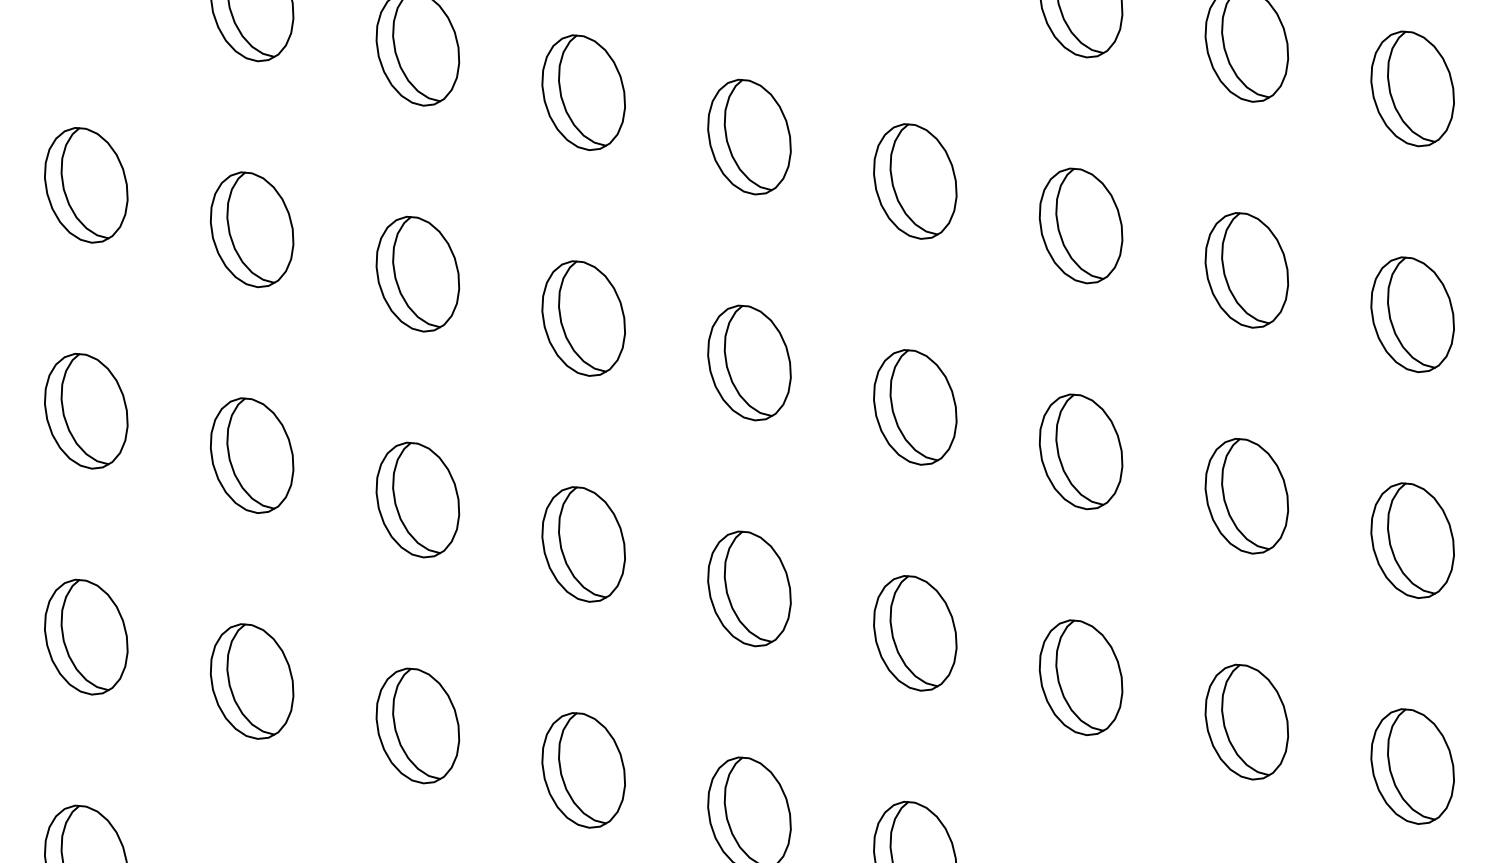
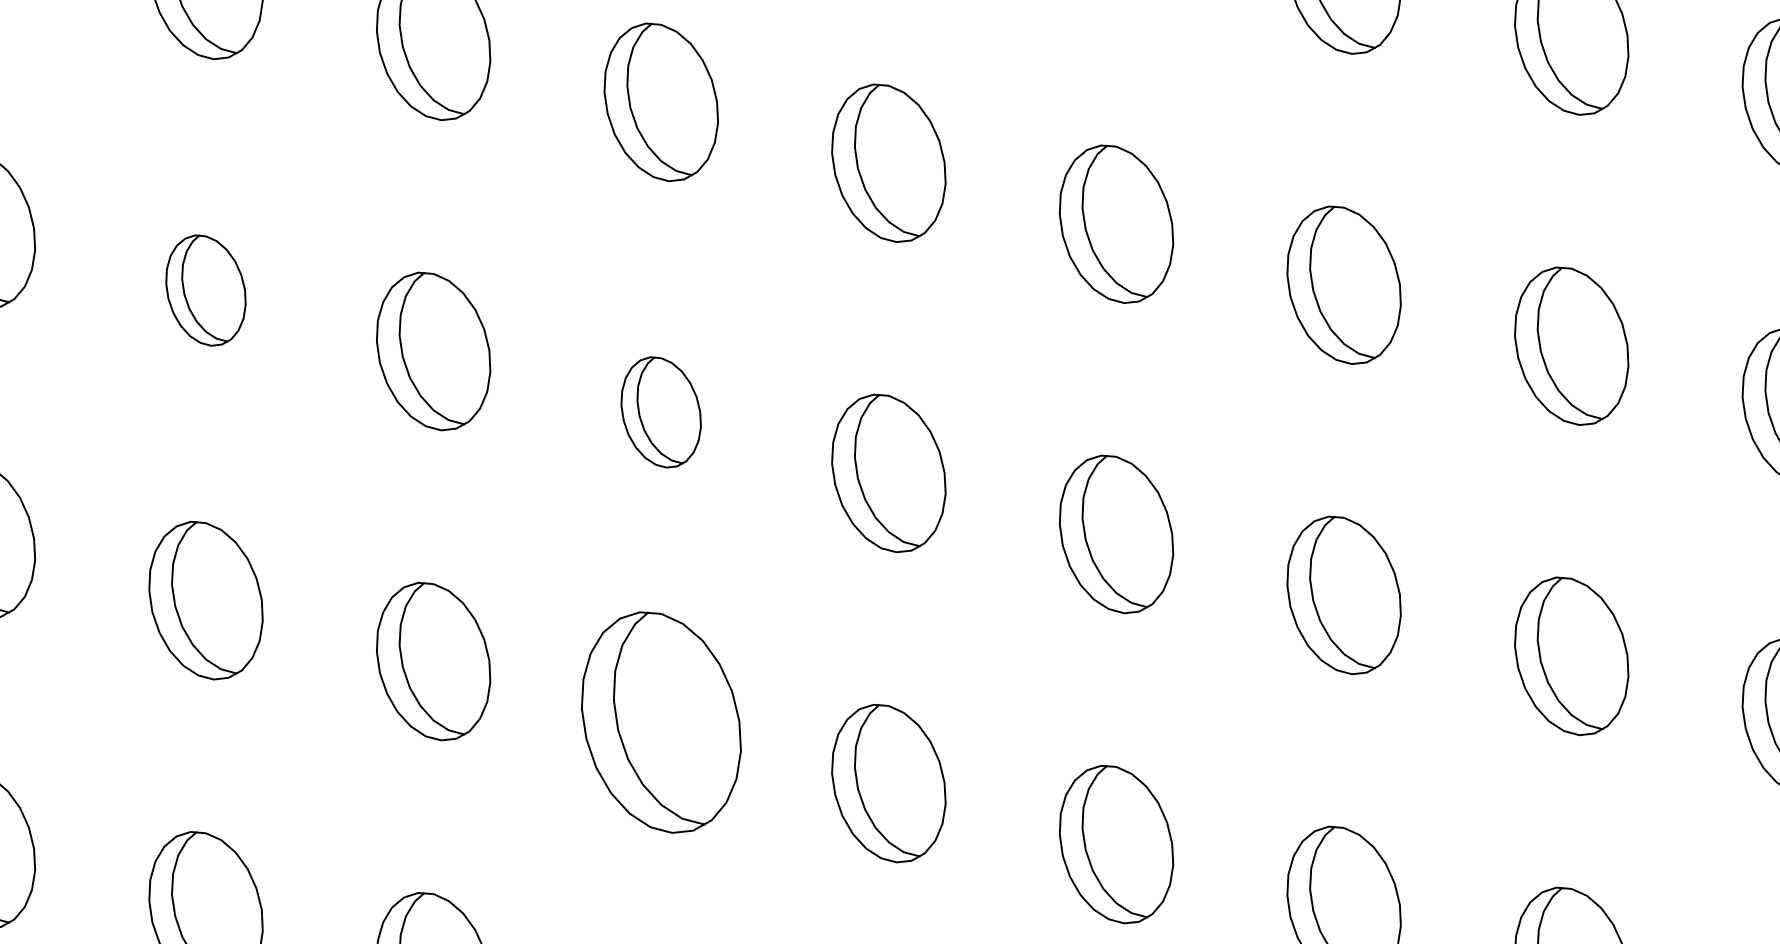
part: (251, 229) -> (205, 290), size x0.7
part: (583, 318) -> (660, 412), size x0.7
part: (583, 544) -> (660, 722), size x1.4

